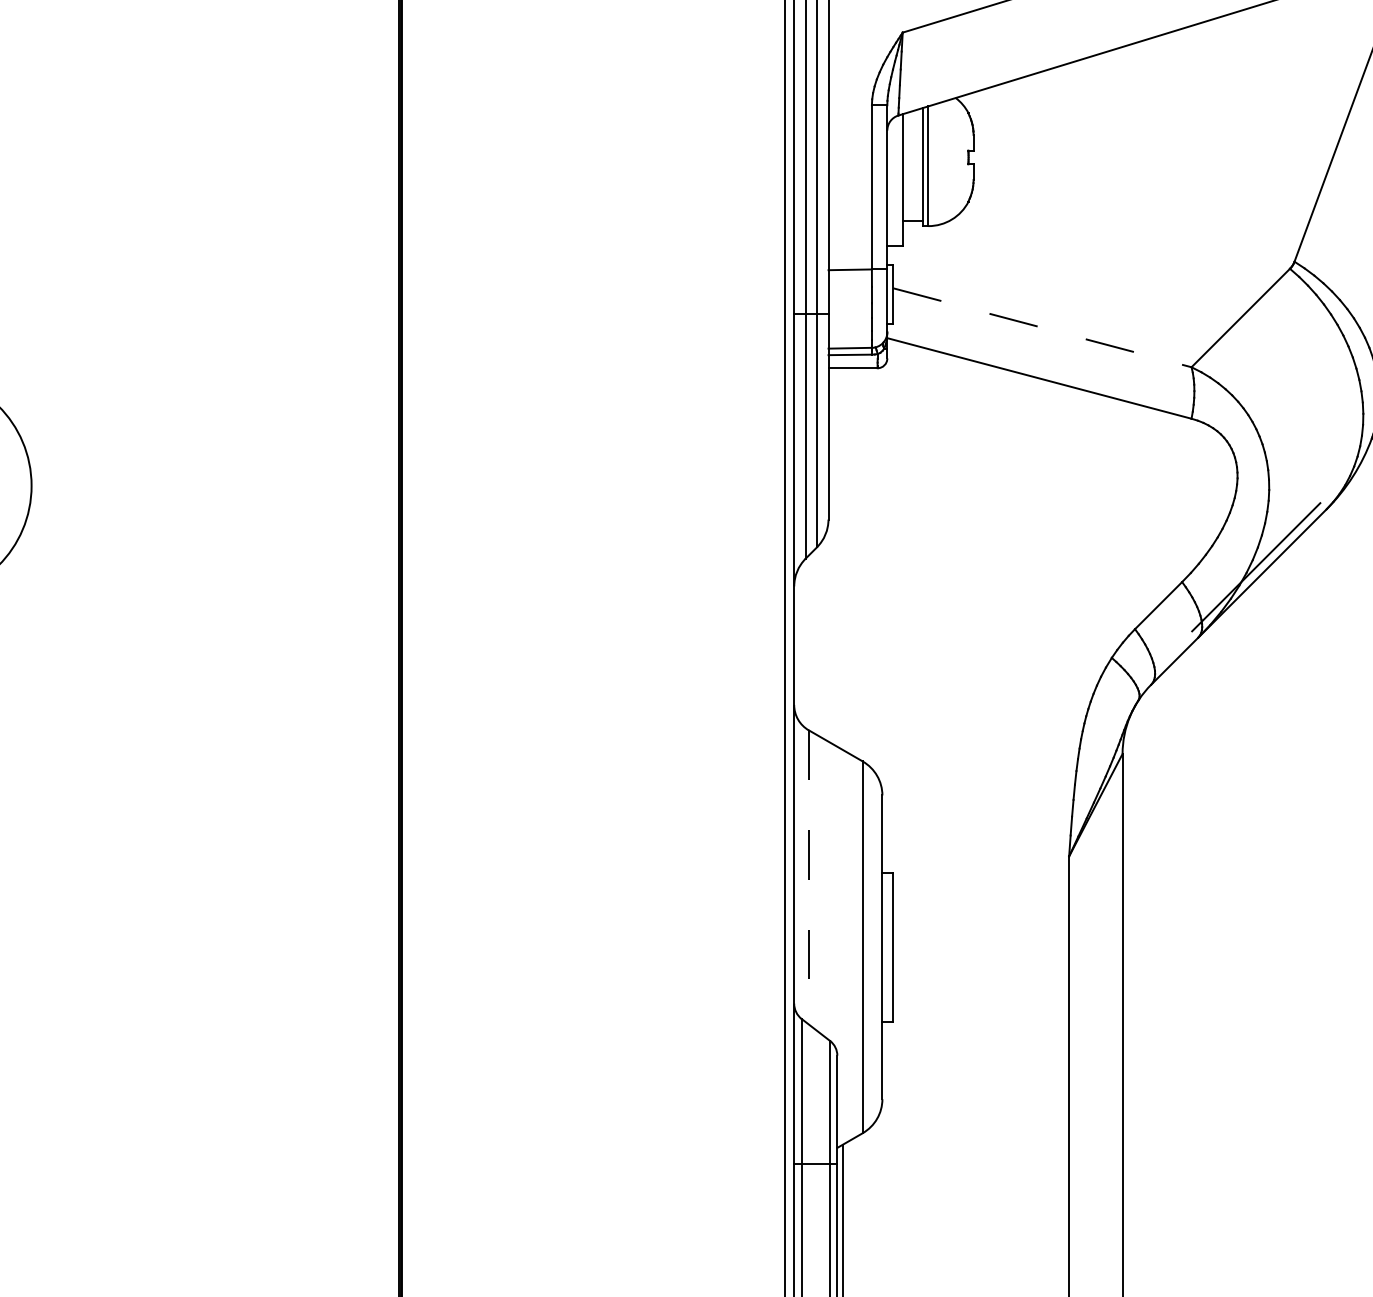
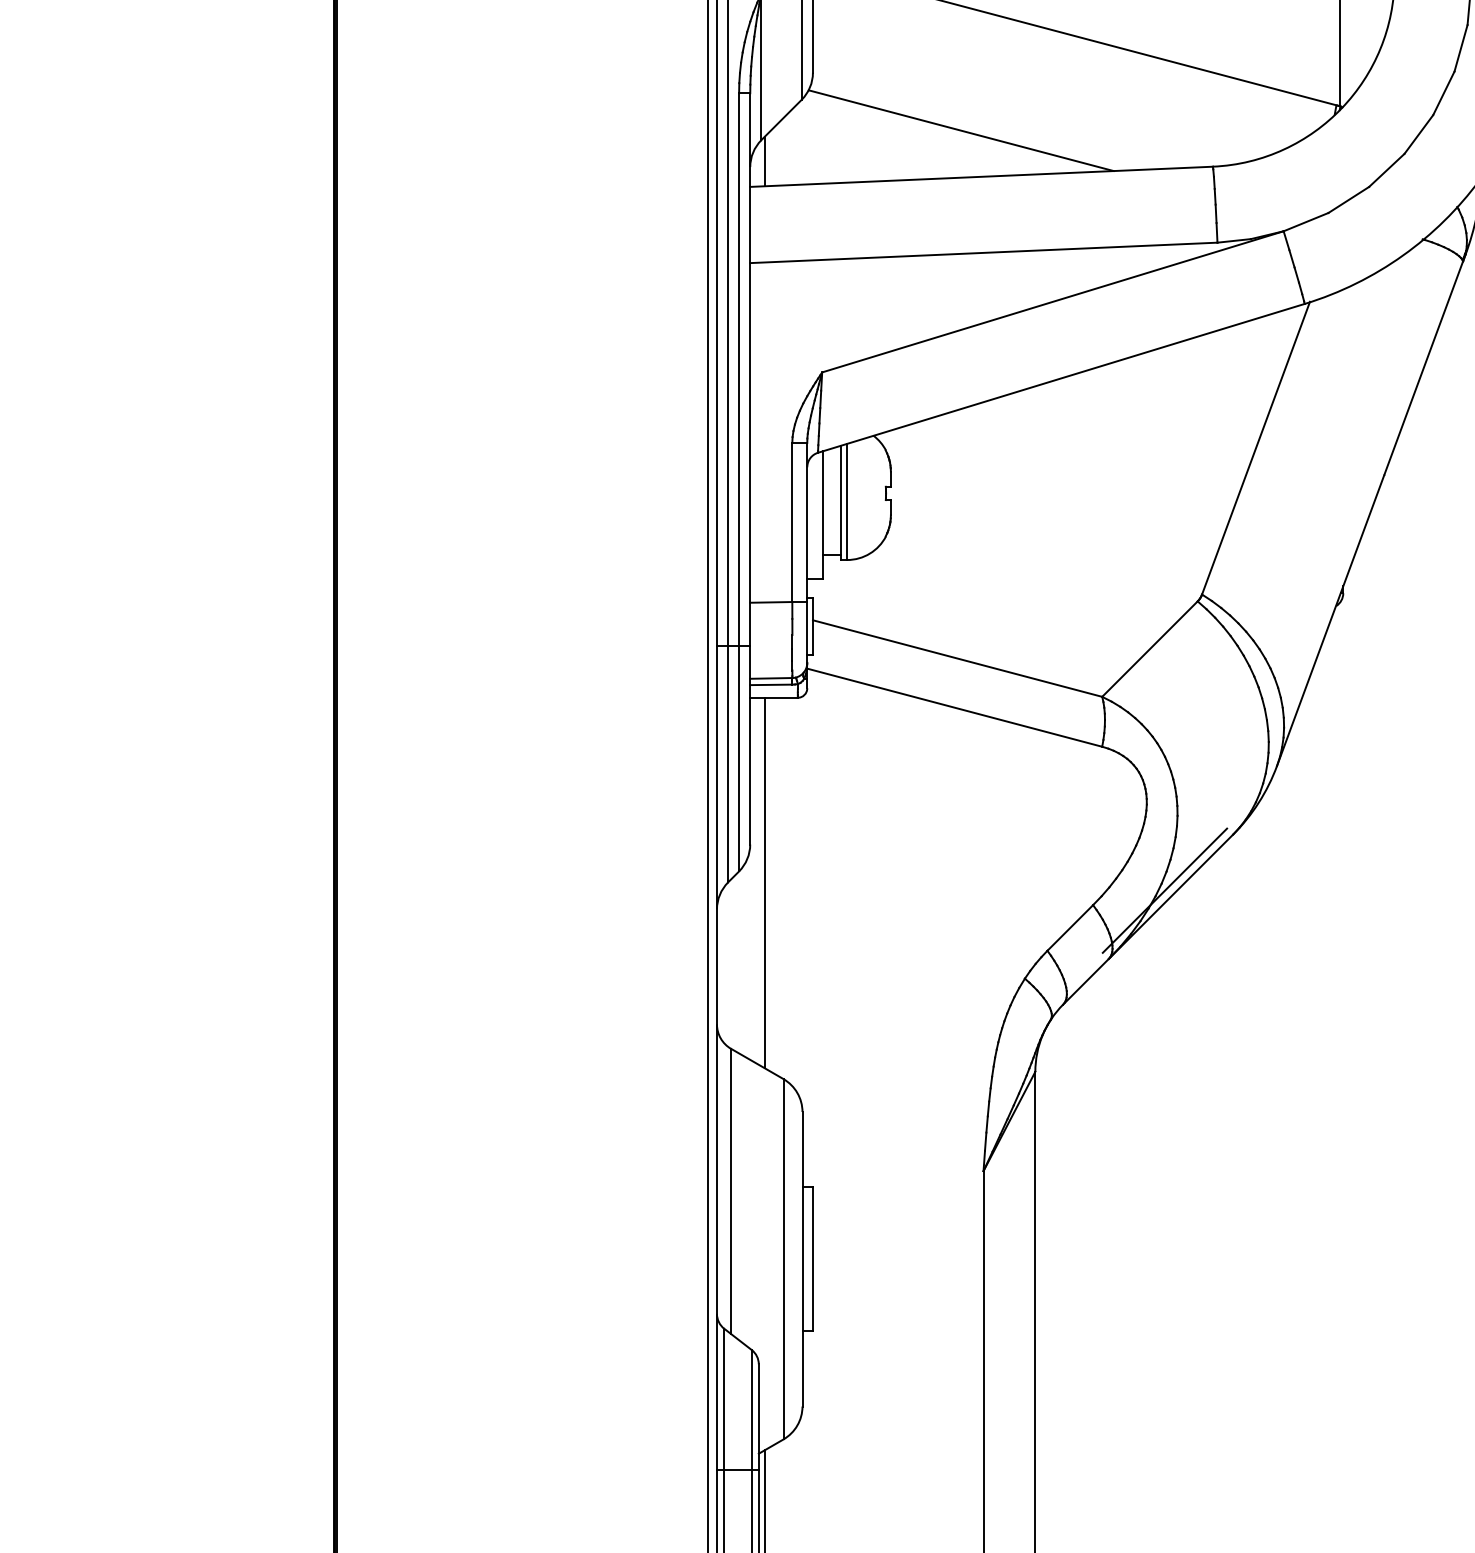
line: (1042, 327) -> (957, 658), dashed -> solid
line: (843, 558) -> (764, 882), added
line: (809, 877) -> (731, 1191), dashed -> solid

